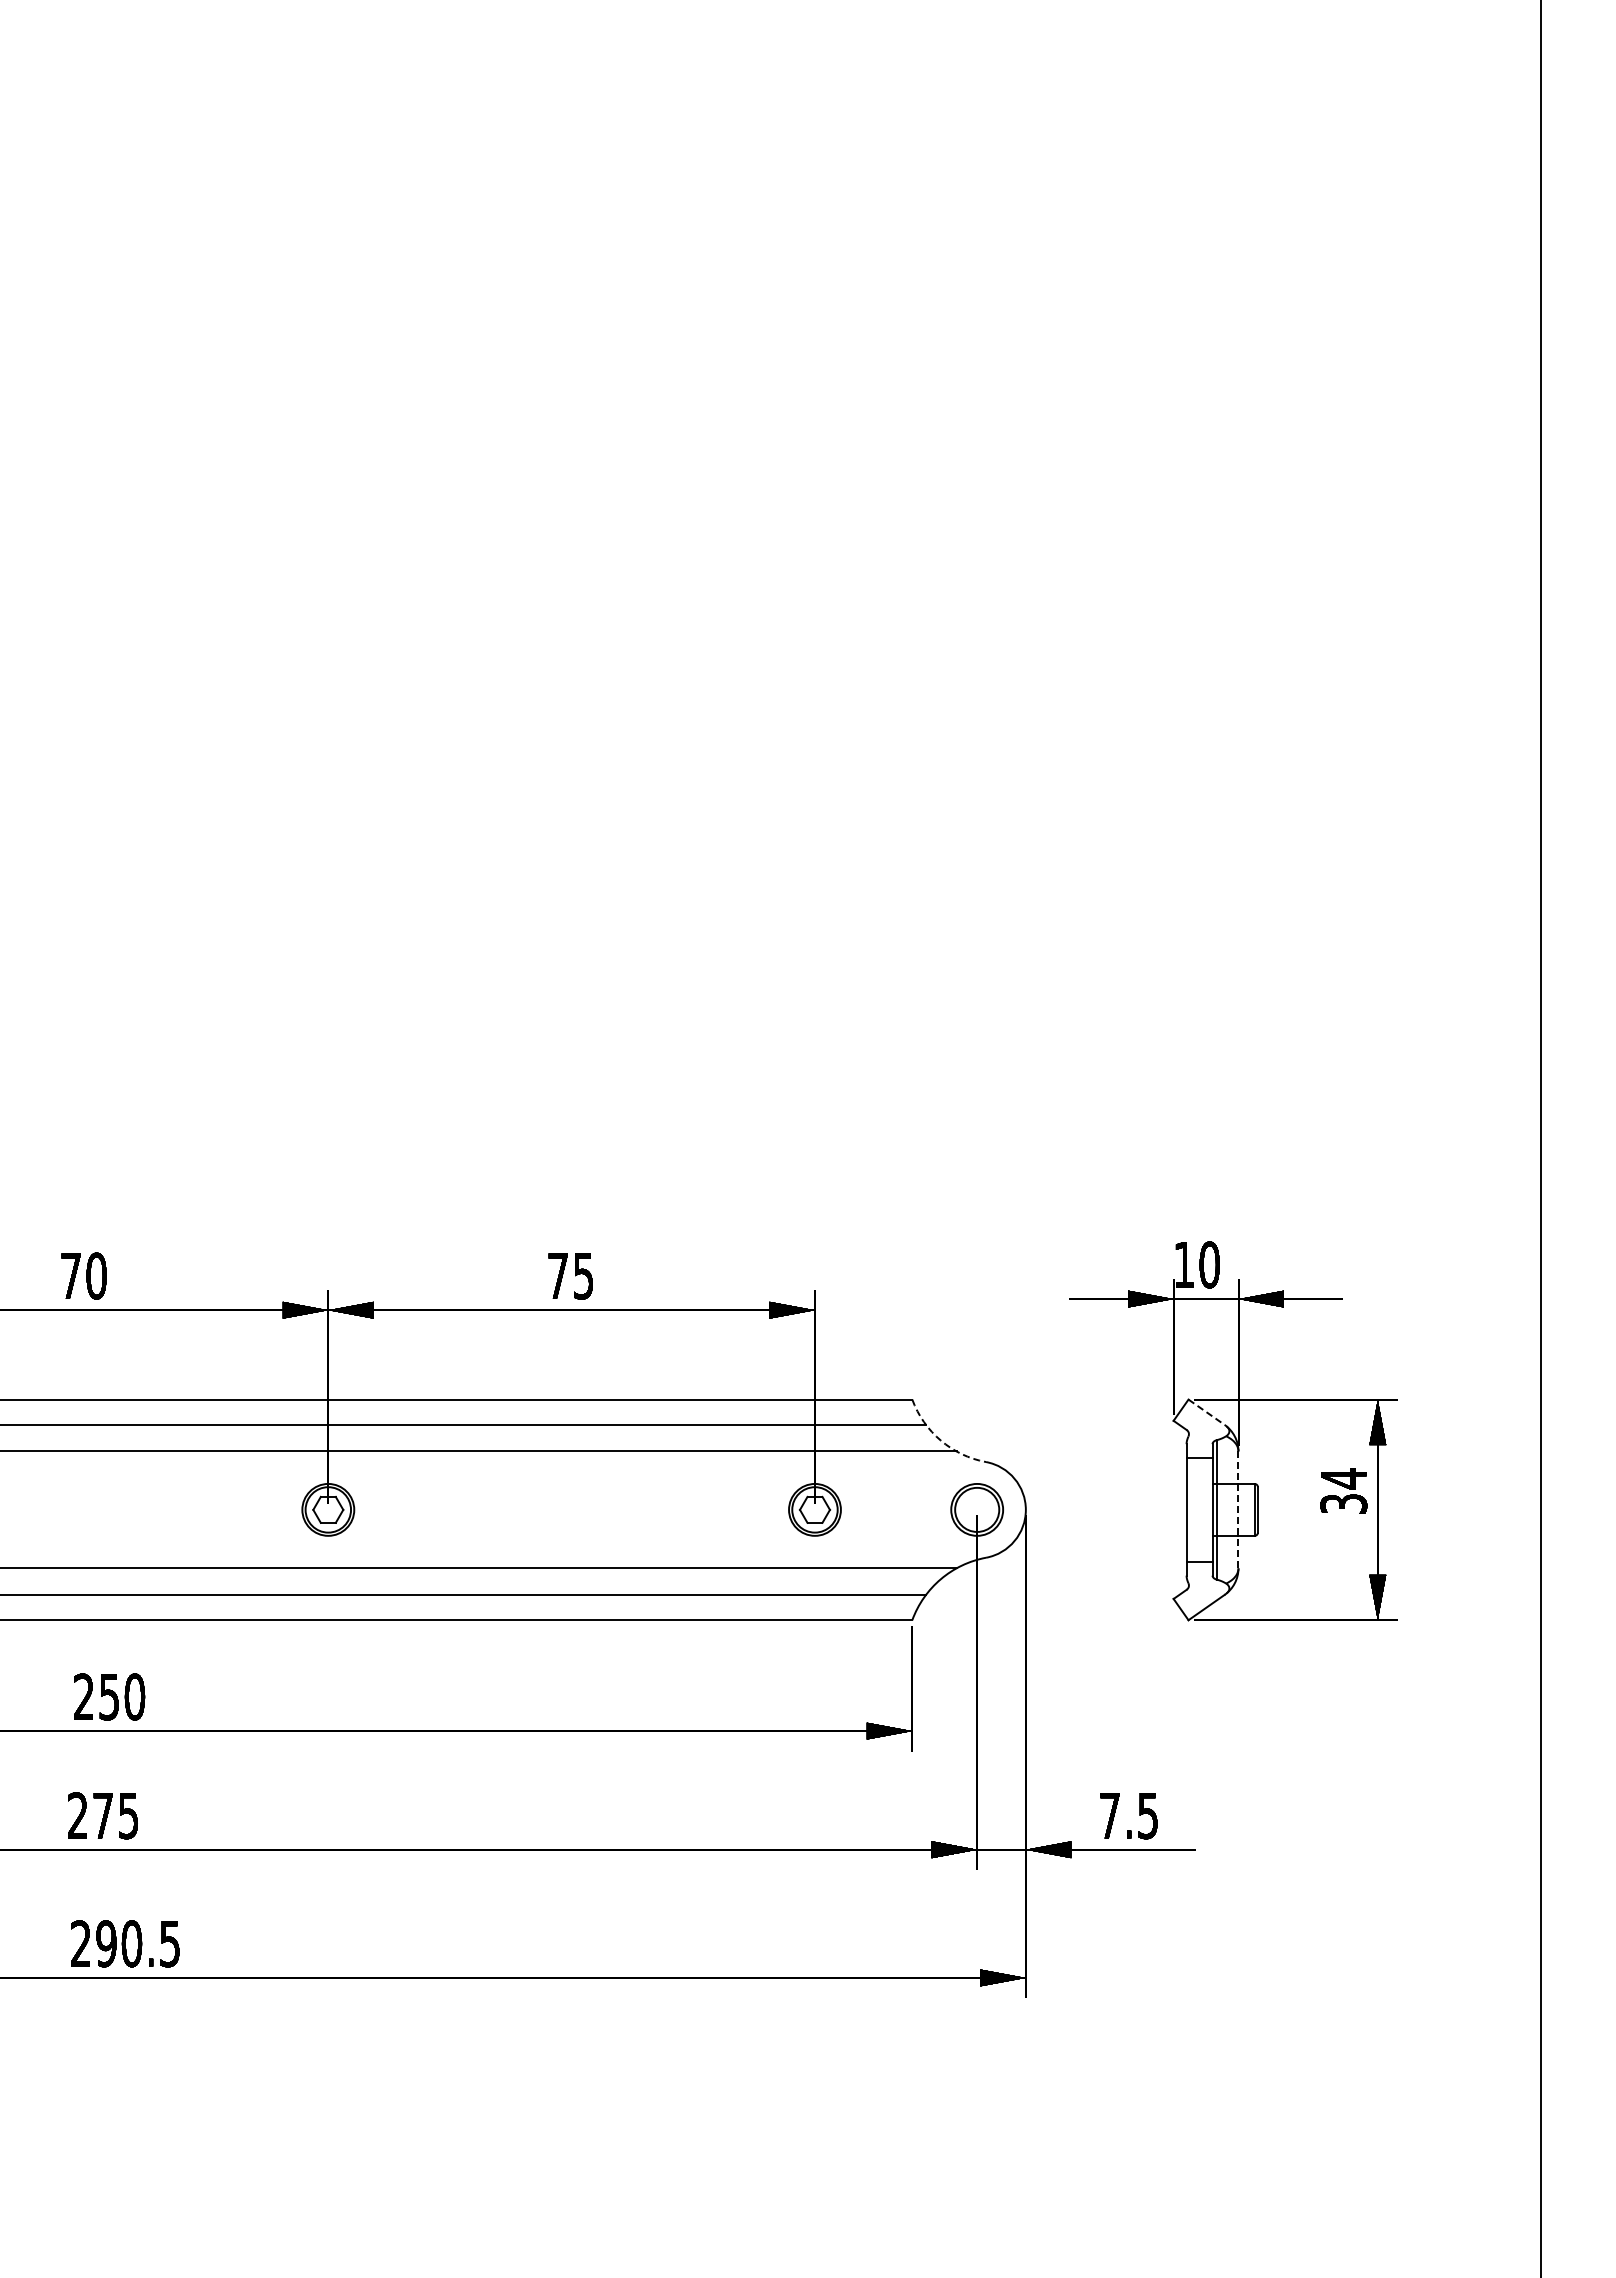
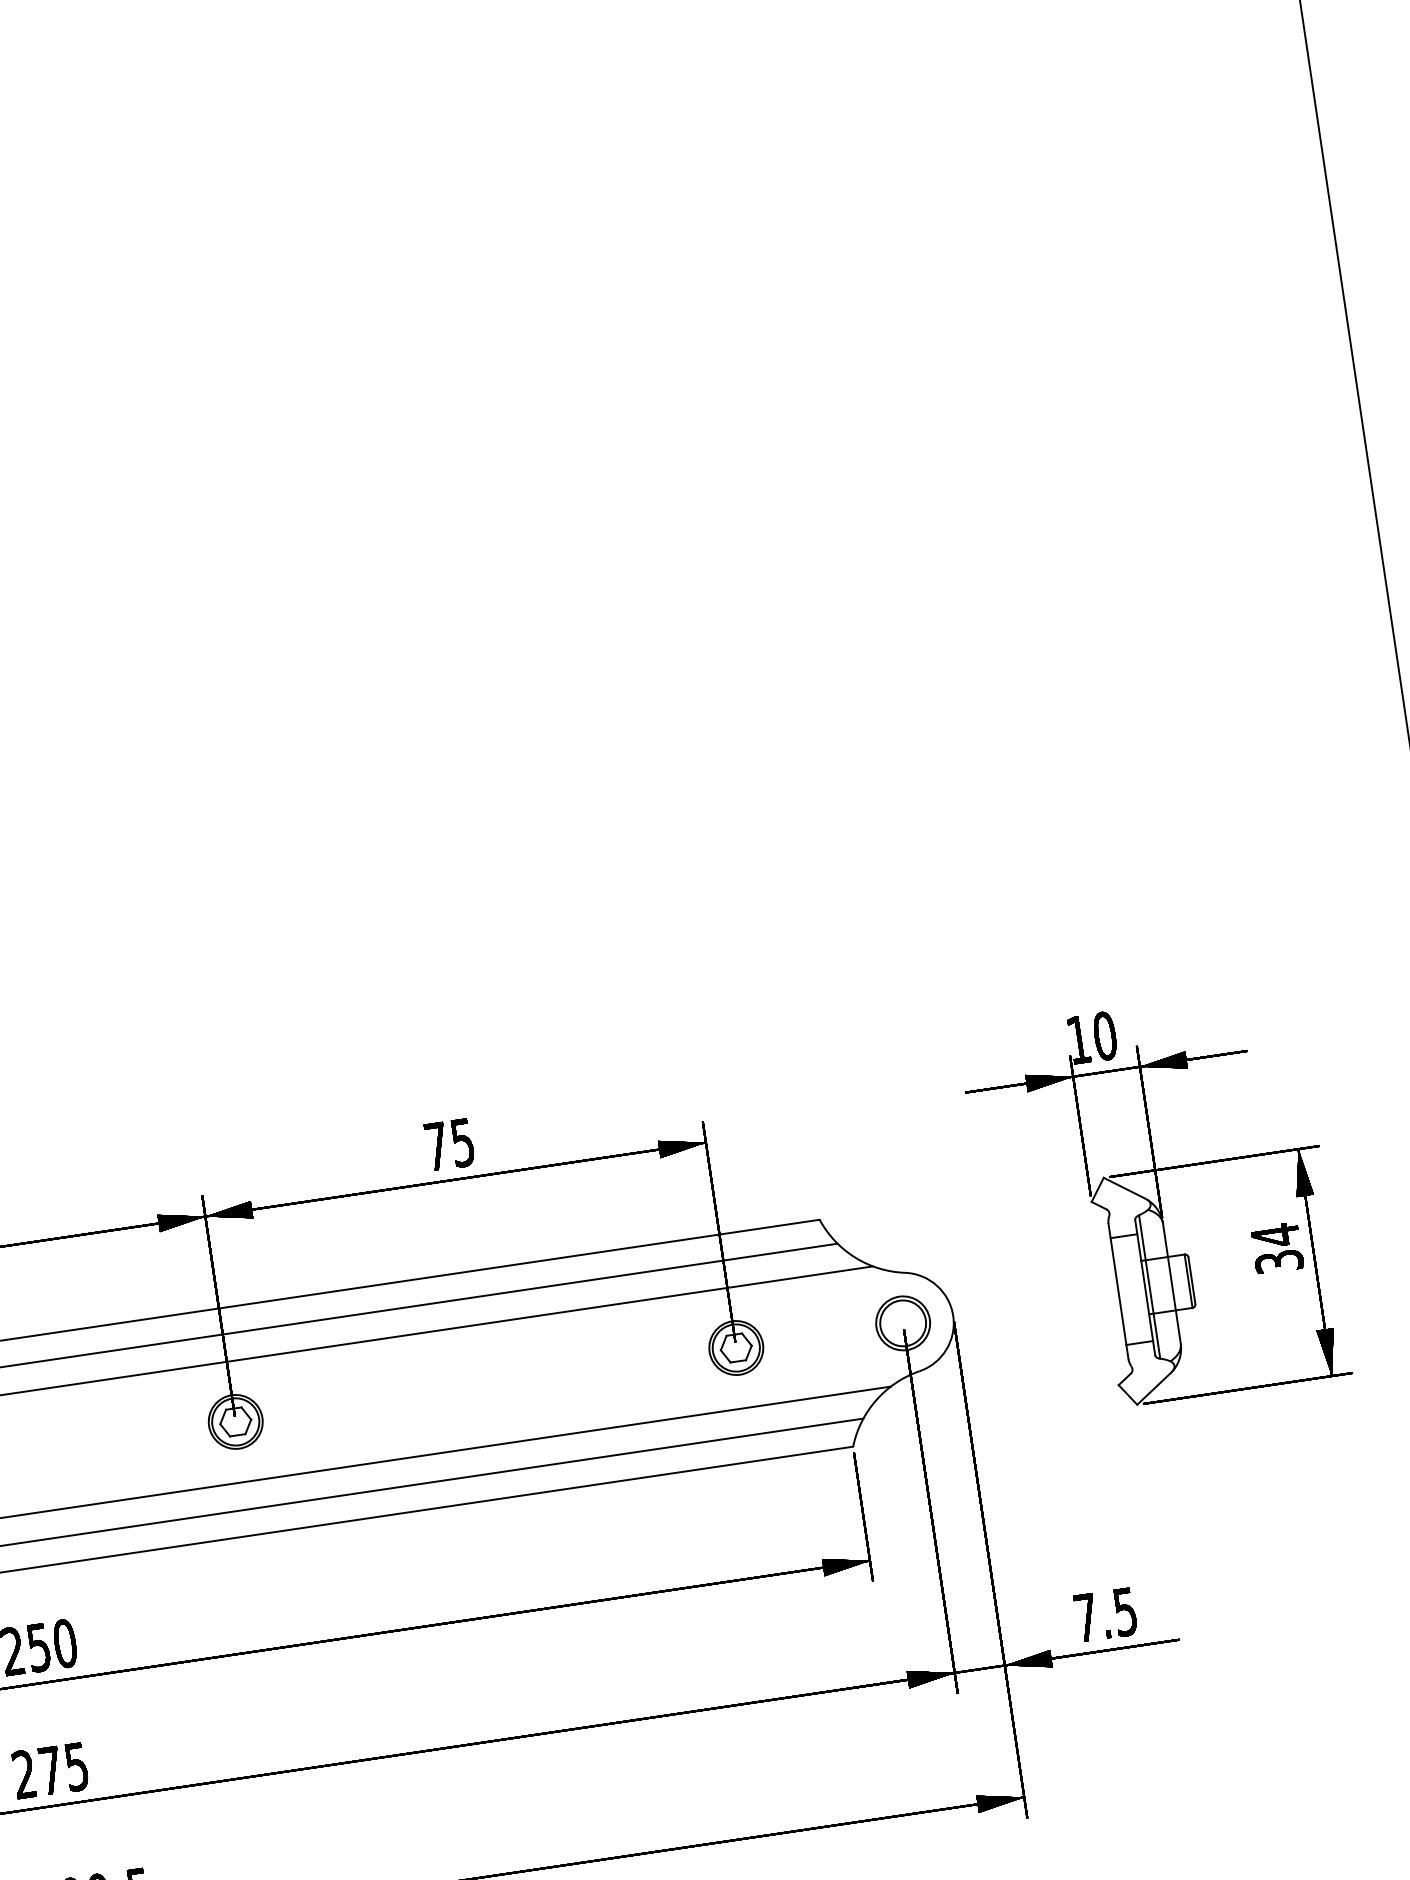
line: (1206, 1412) -> (1124, 1188), dashed -> solid
arc: (940, 1440) -> (854, 1257), dashed -> solid
line: (1238, 1510) -> (1172, 1284), dashed -> solid

